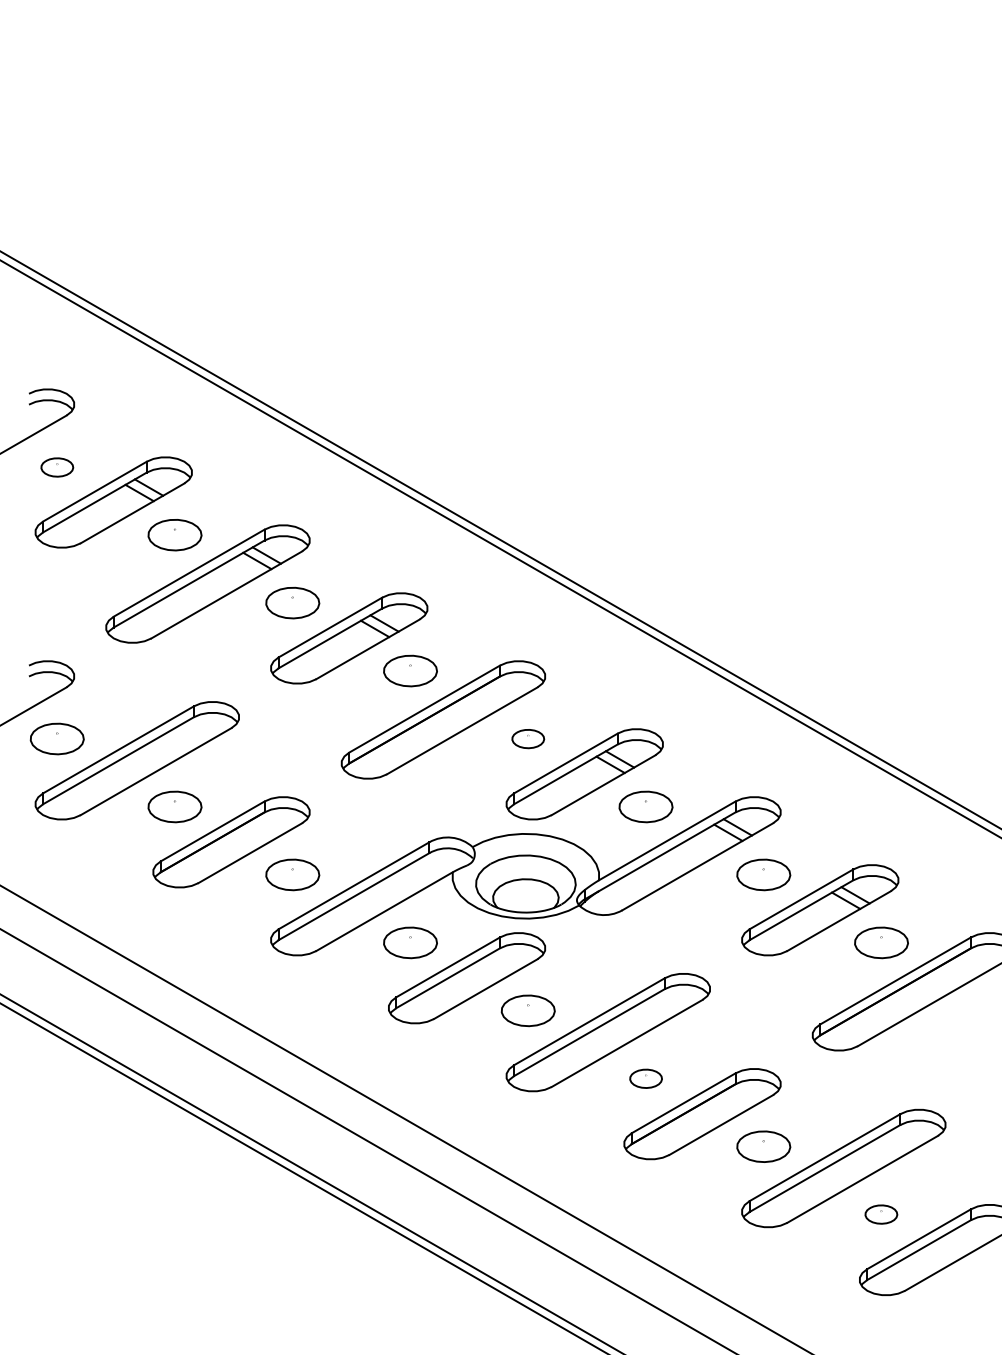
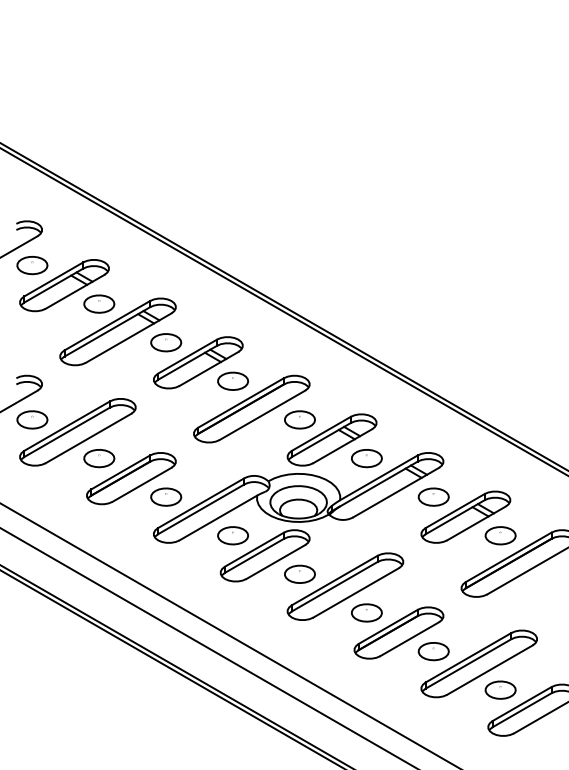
part: (57, 467) -> (32, 265), size x1.67
part: (527, 738) -> (299, 419), size x1.67
part: (645, 1077) -> (366, 612), size x1.67
part: (881, 1213) -> (500, 689), size x1.67

